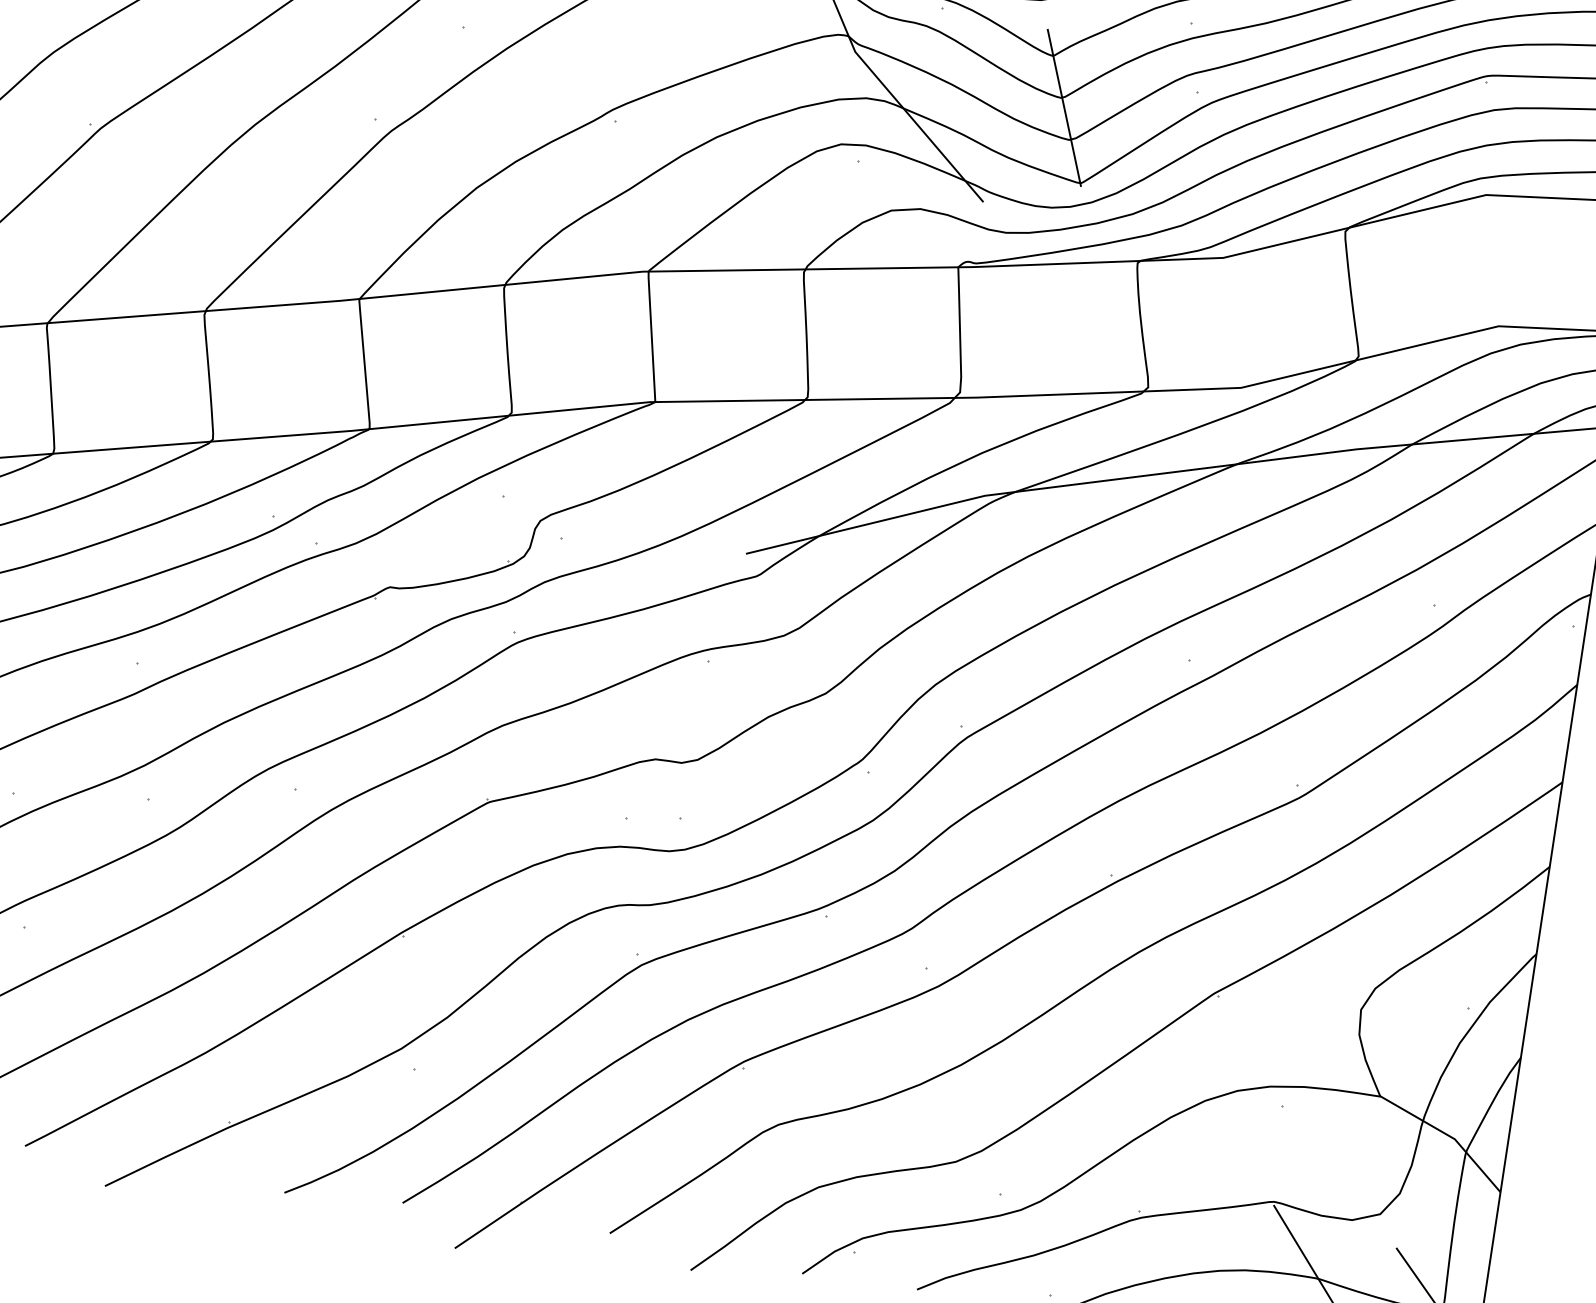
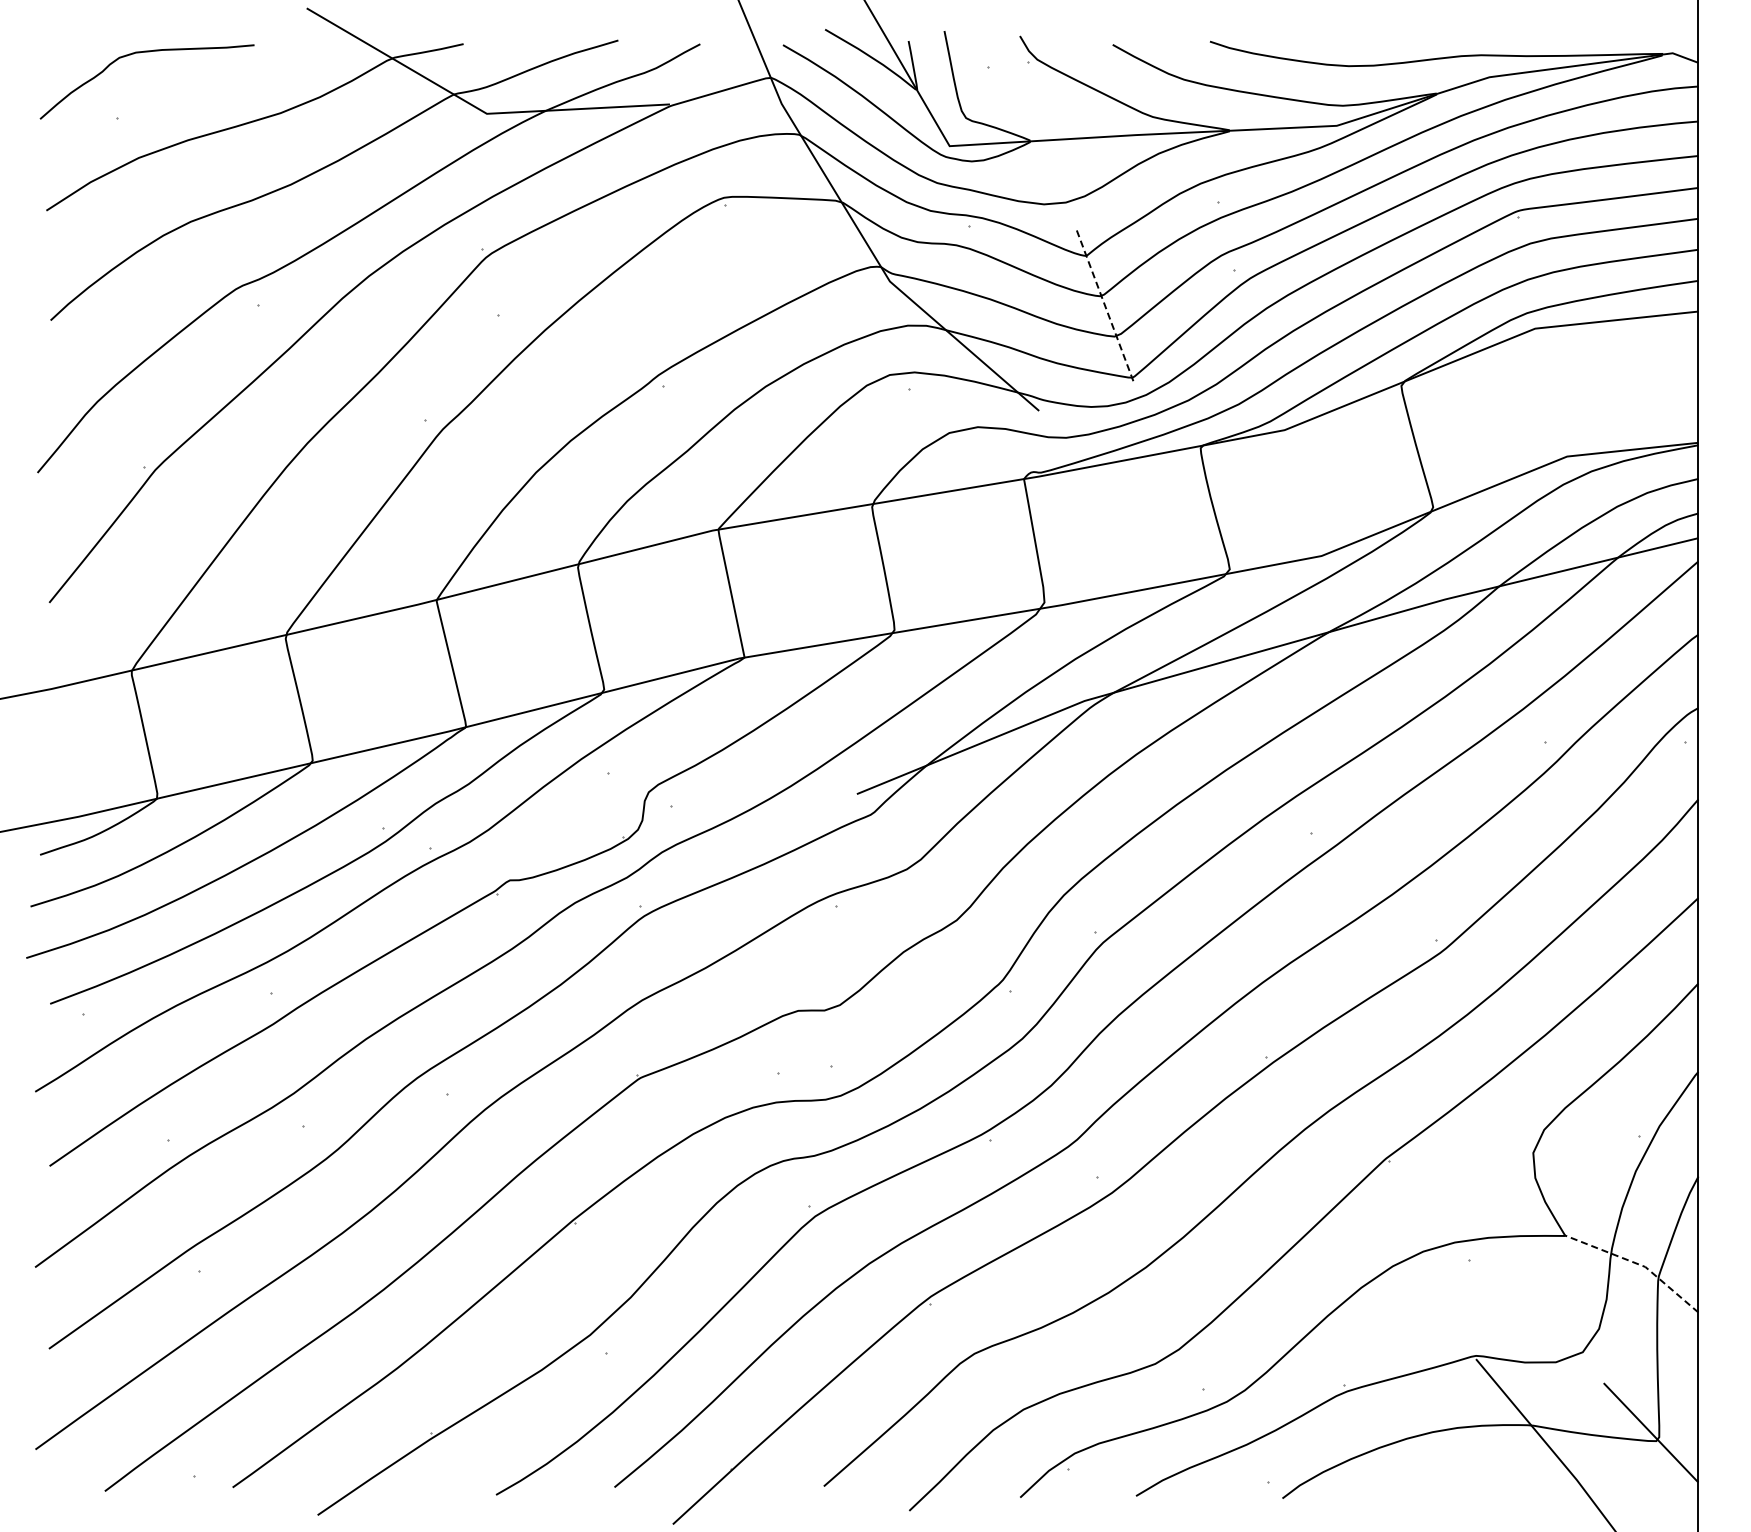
line: (1064, 107) -> (1105, 305), solid -> dashed
line: (1447, 1135) -> (1637, 1264), solid -> dashed

